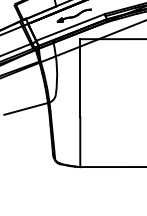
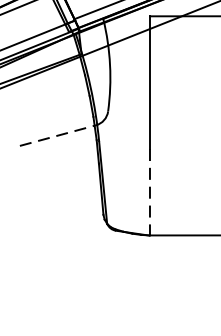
line: (26, 108) -> (57, 135), solid -> dashed
line: (80, 142) -> (150, 193), solid -> dashed

